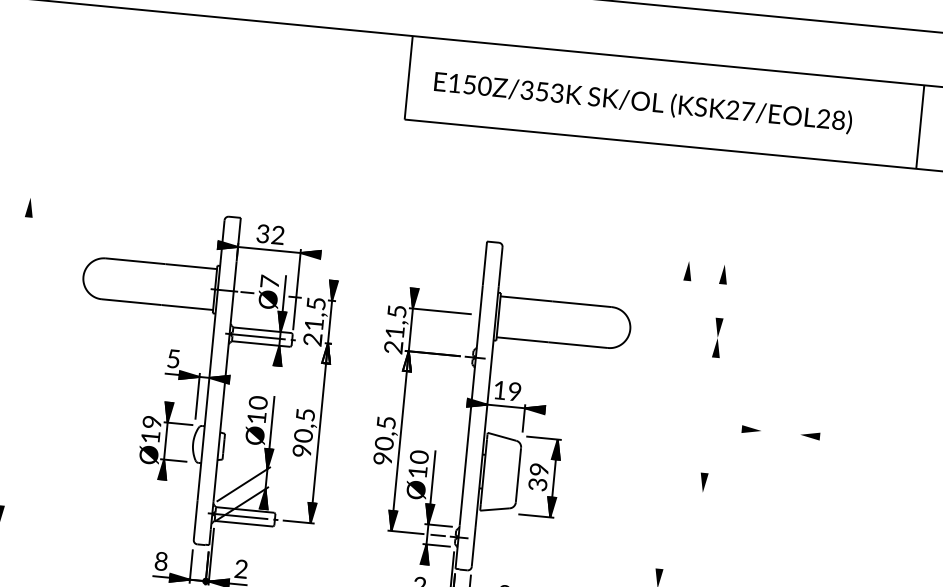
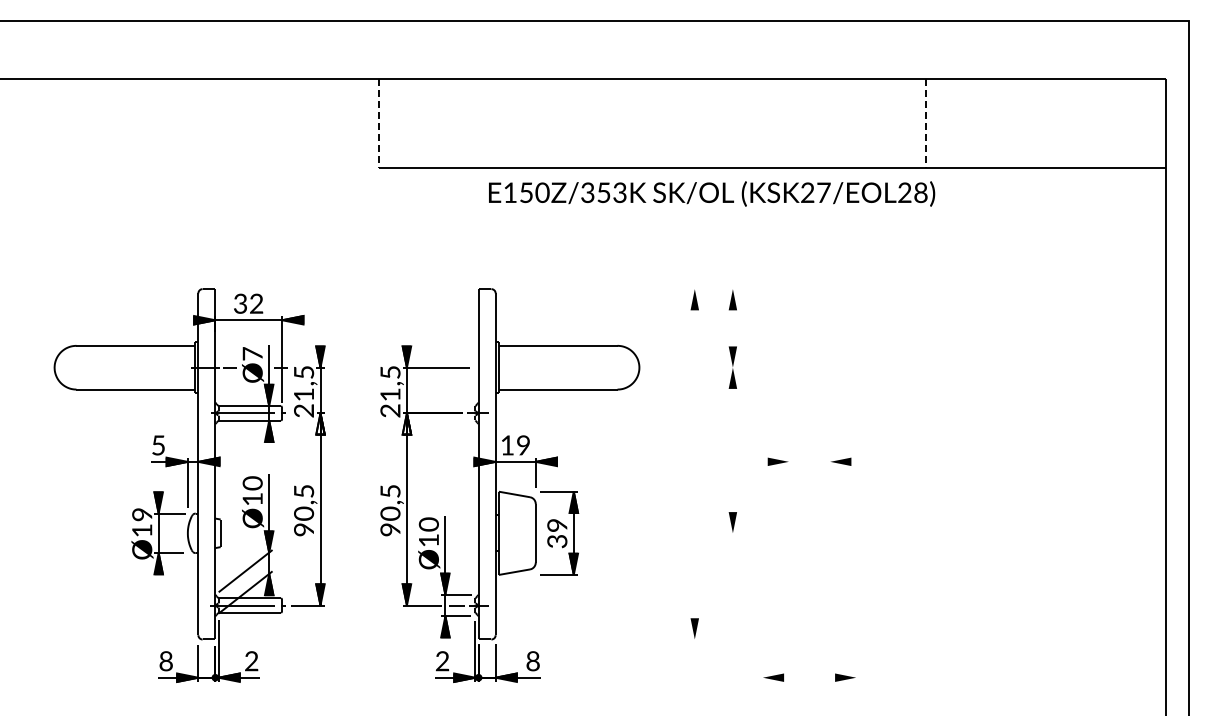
line: (408, 77) -> (378, 123), solid -> dashed
text: (643, 102) -> (712, 193), moved
line: (920, 127) -> (926, 123), solid -> dashed

